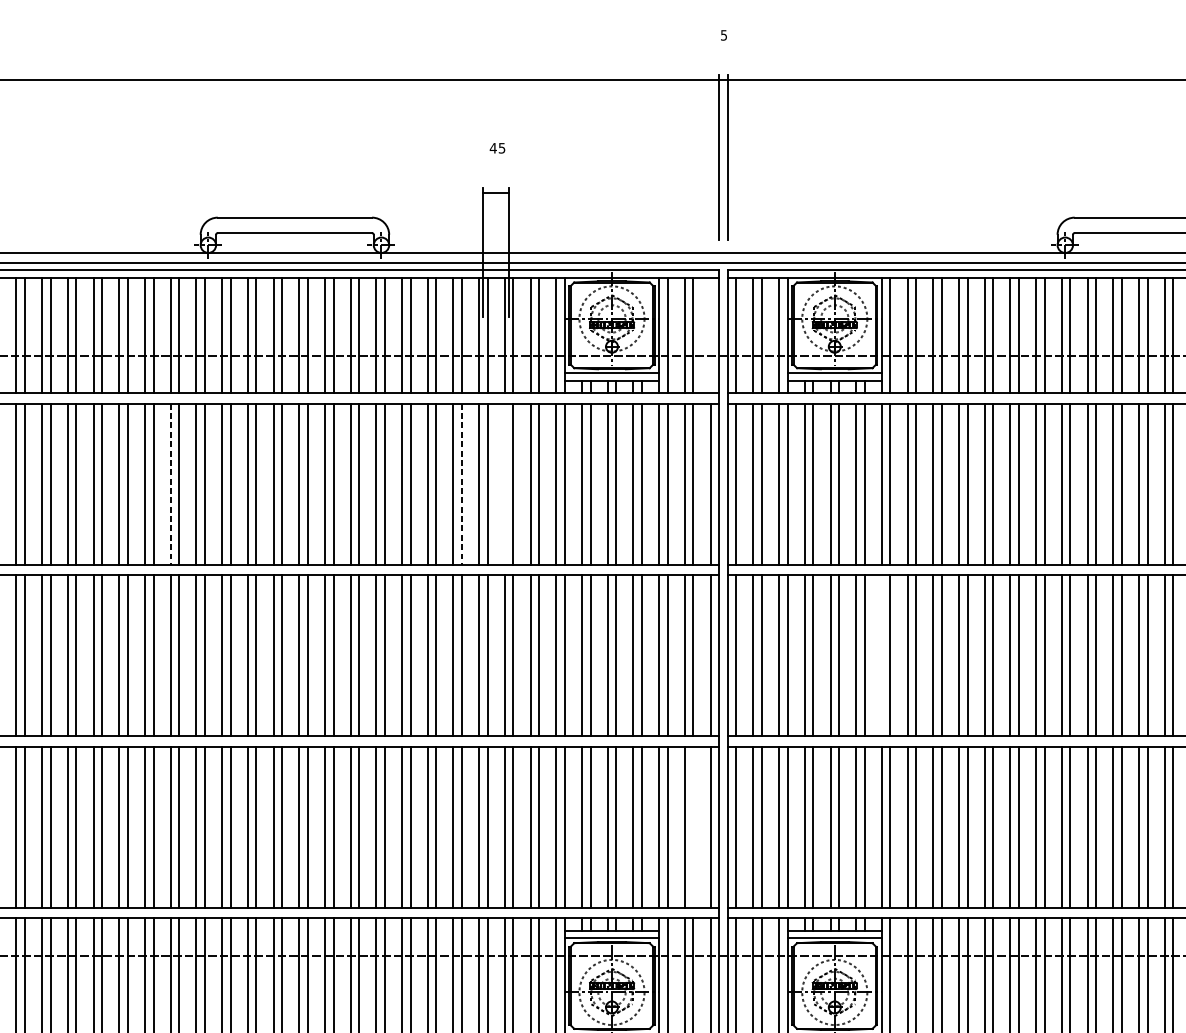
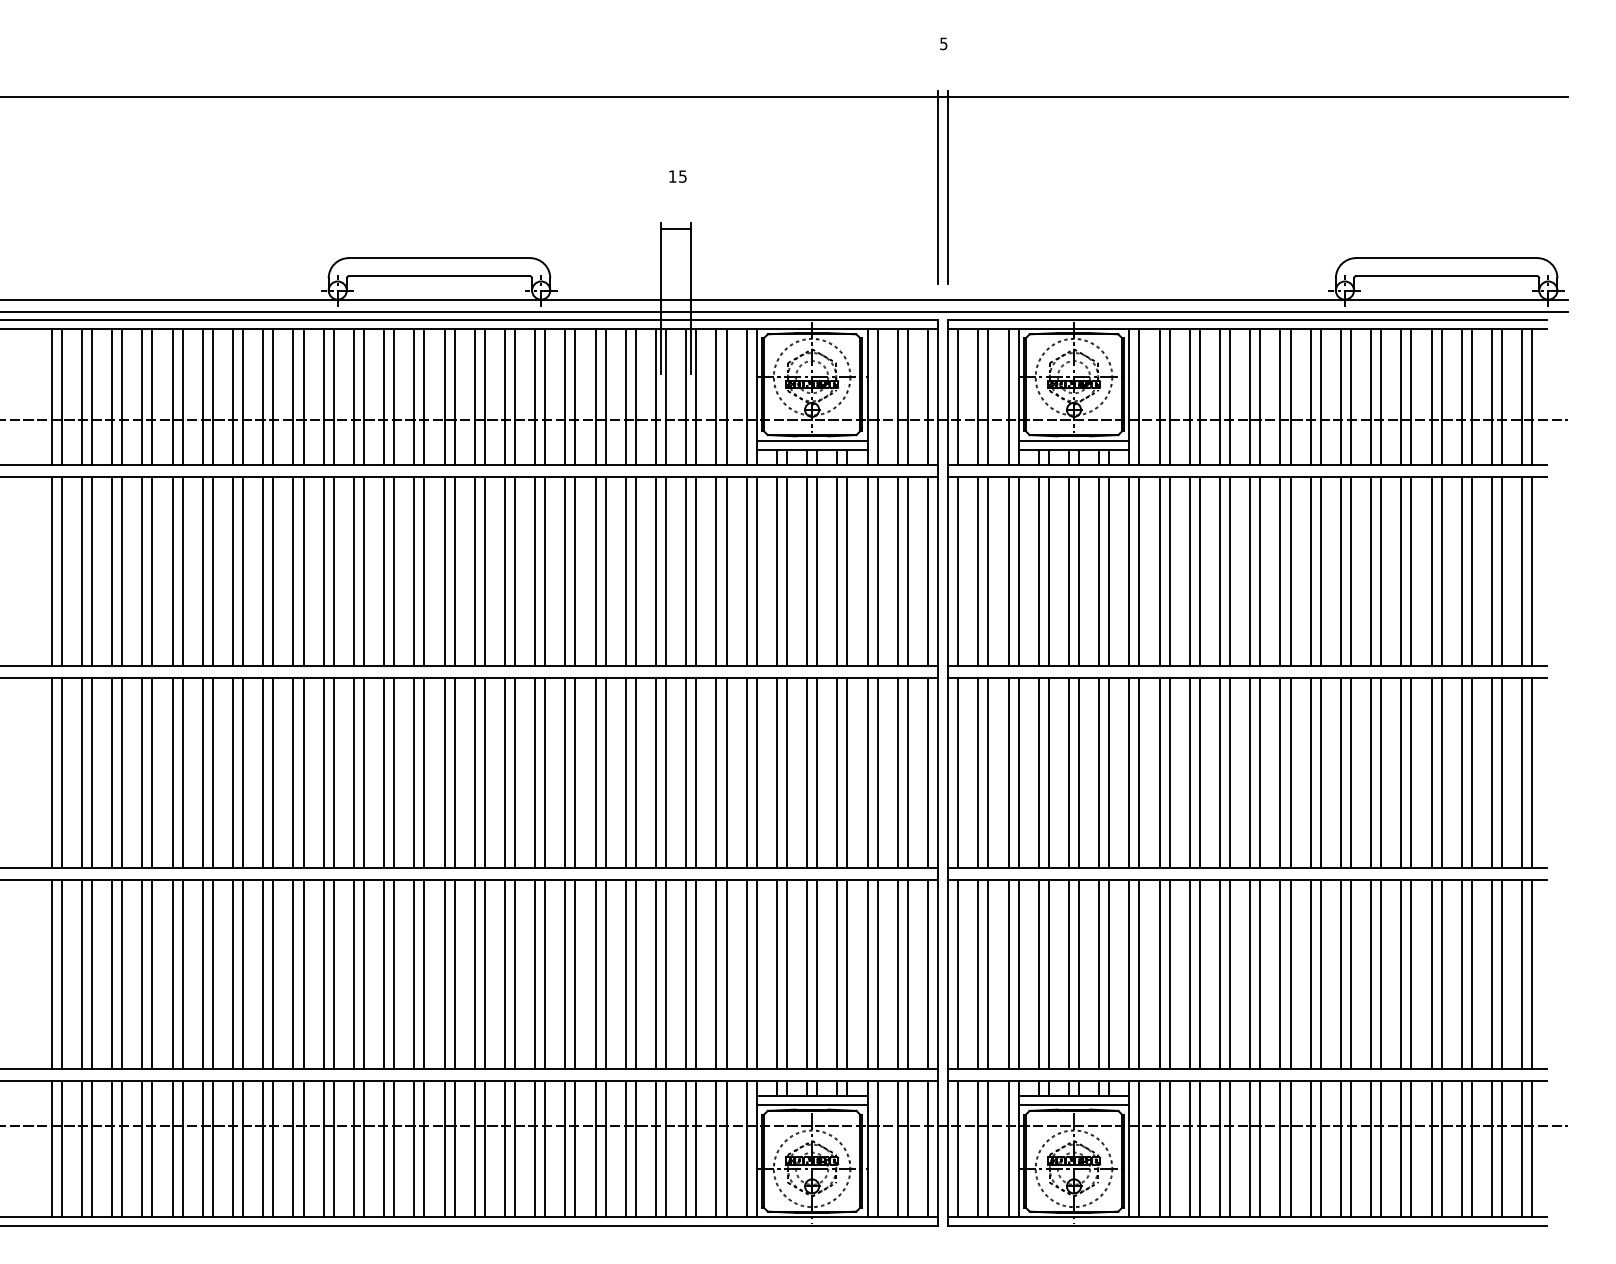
text: (493, 148) -> (672, 176), 45 -> 15
line: (710, 335) -> (927, 396), added
line: (170, 484) -> (293, 571), dashed -> solid
line: (461, 484) -> (635, 571), dashed -> solid
line: (505, 484) -> (686, 571), added
line: (882, 655) -> (1129, 772), added
line: (693, 827) -> (907, 974), added

